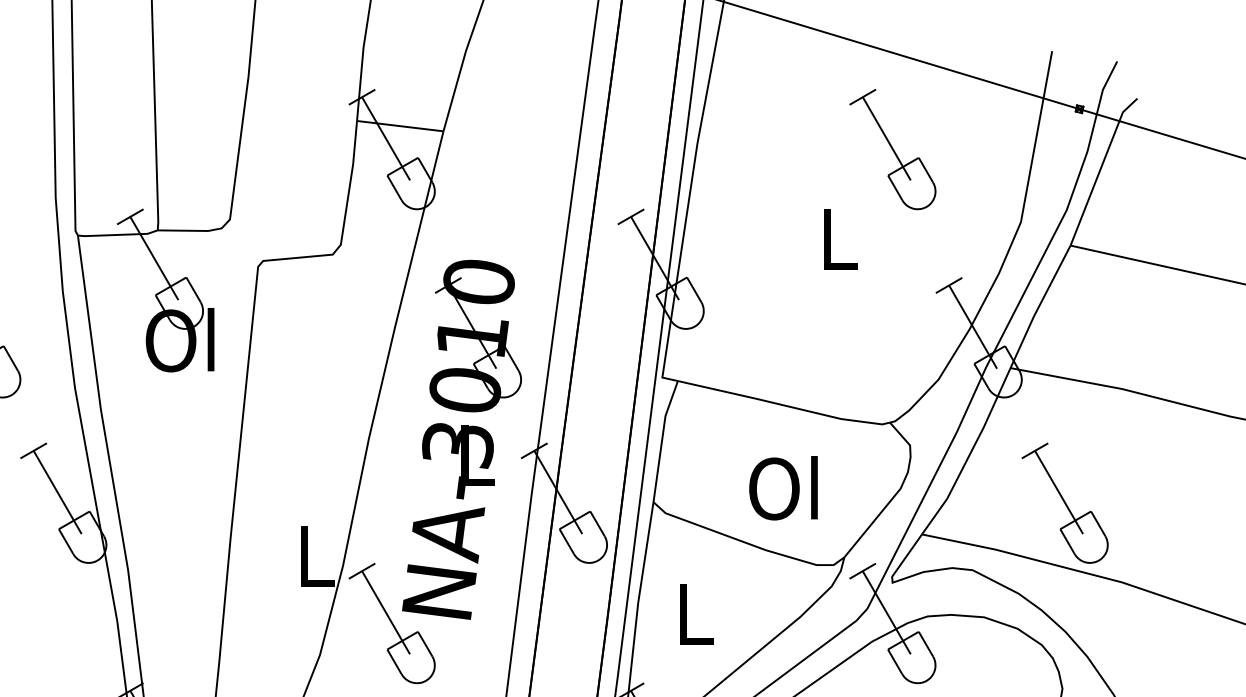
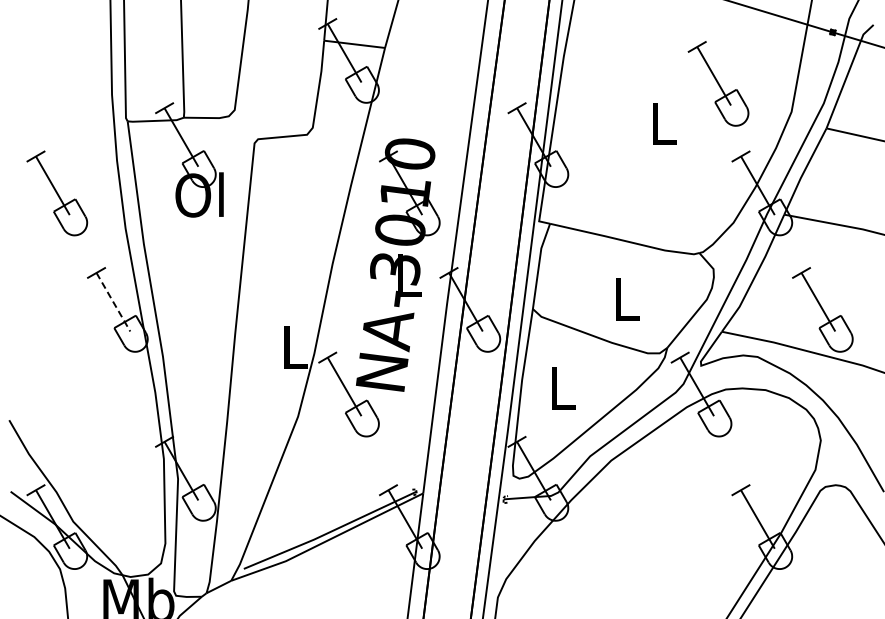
part: (892, 149) -> (718, 83), moved
text: (783, 487) -> (624, 298), Ol -> L
line: (57, 492) -> (113, 302), solid -> dashed

